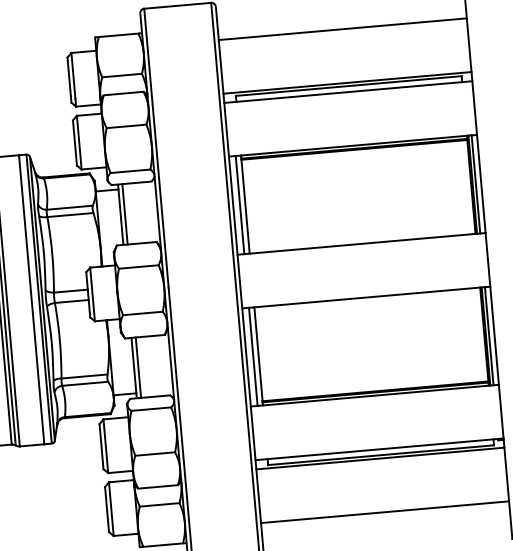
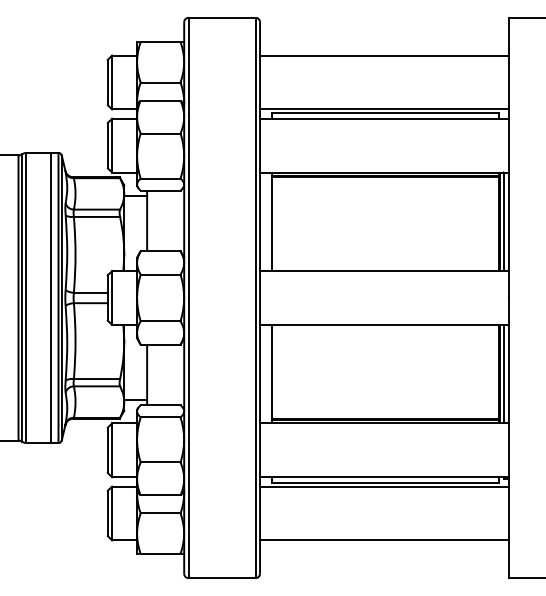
line: (239, 204) -> (266, 221), removed
line: (125, 213) -> (151, 220), removed
line: (252, 356) -> (266, 373), removed
line: (138, 367) -> (151, 374), removed

